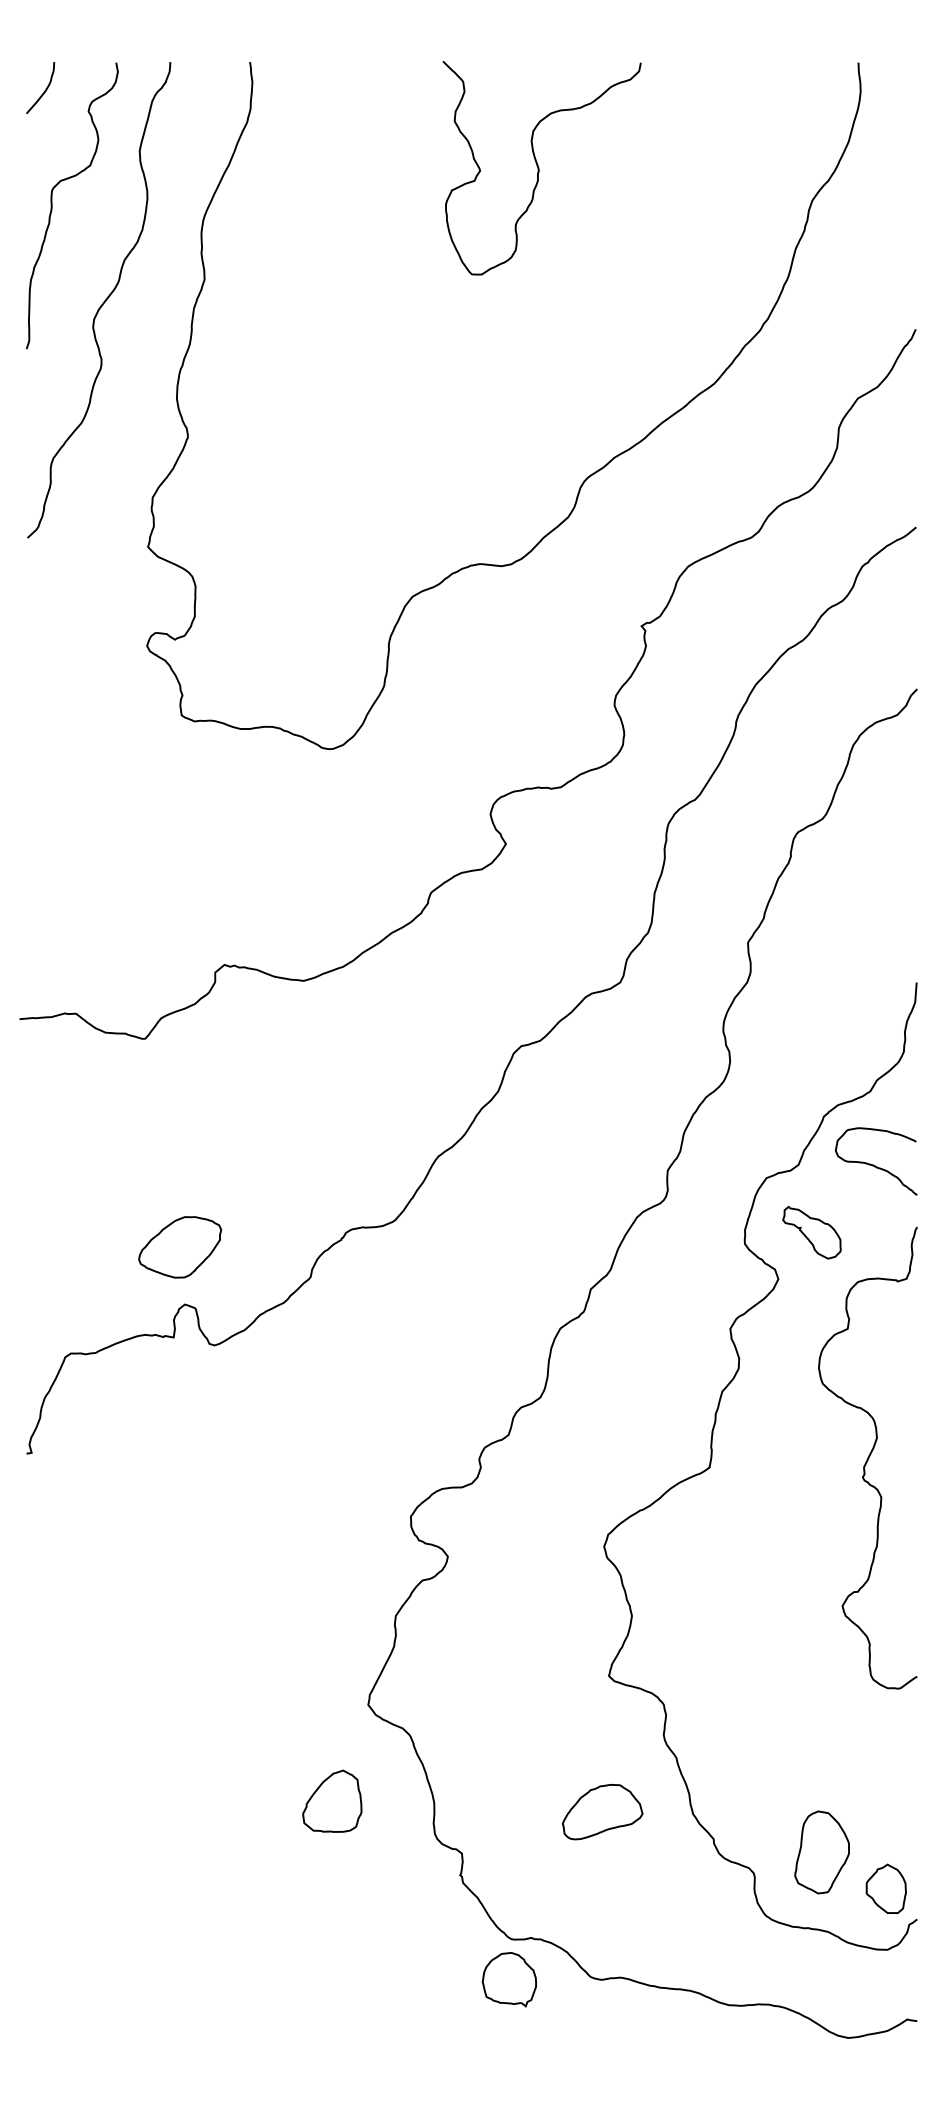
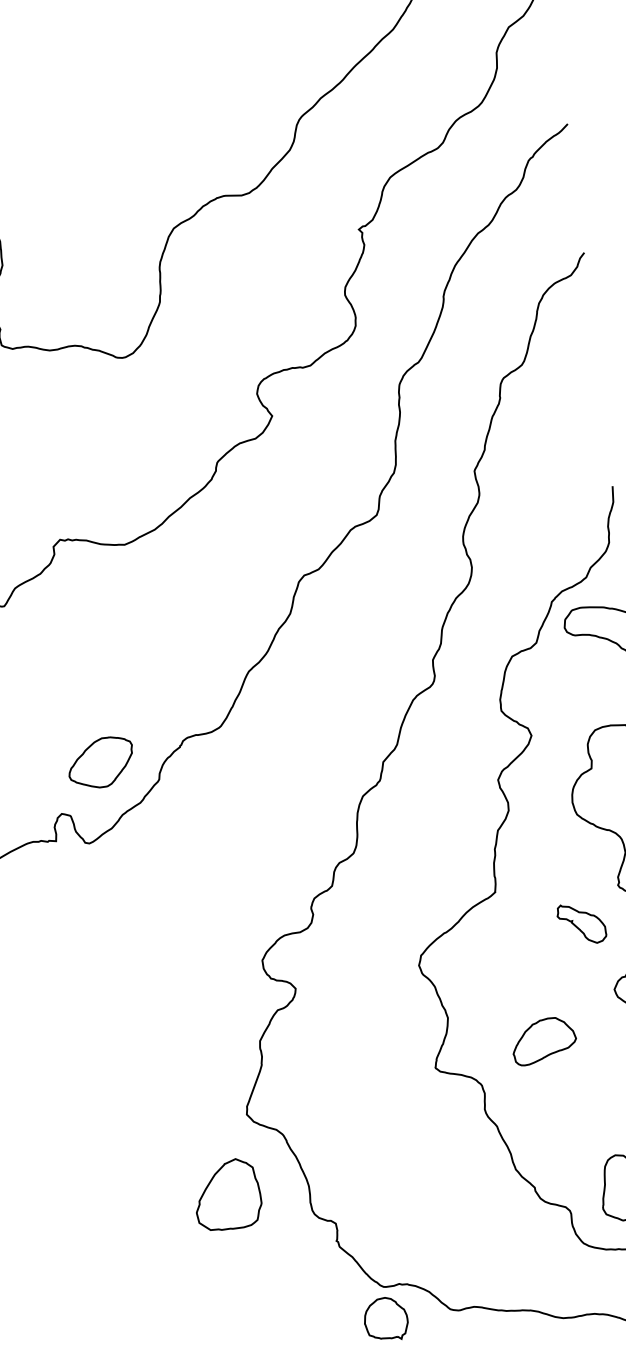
part: (811, 1232) -> (581, 923), moved
part: (180, 1247) -> (101, 762), moved
part: (332, 1800) -> (227, 1194), size x1.4
part: (602, 1812) -> (544, 1041), moved

